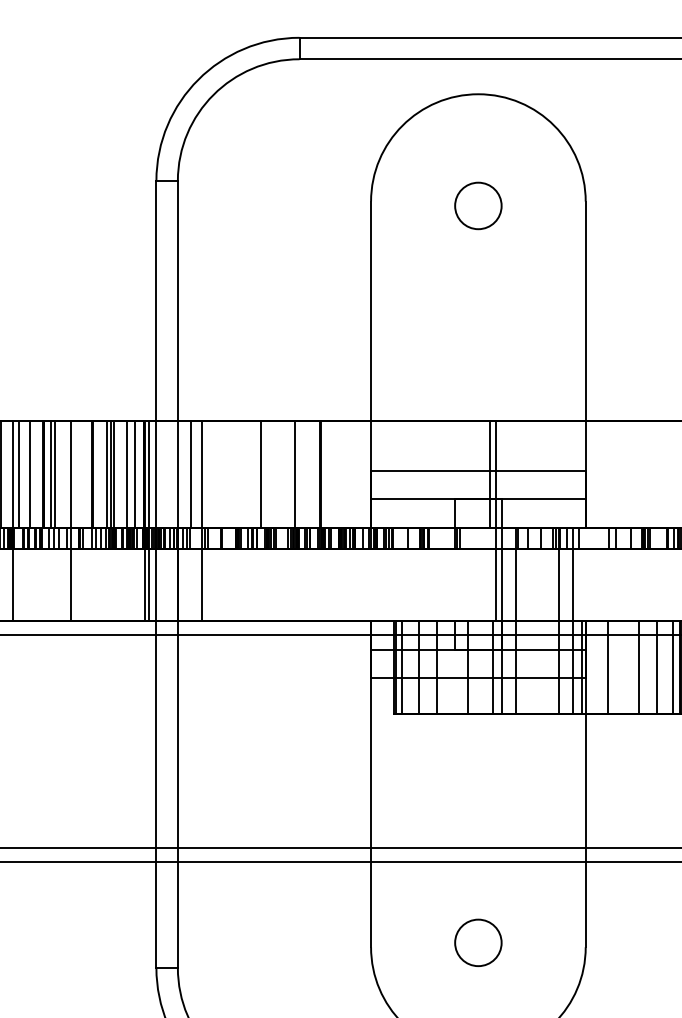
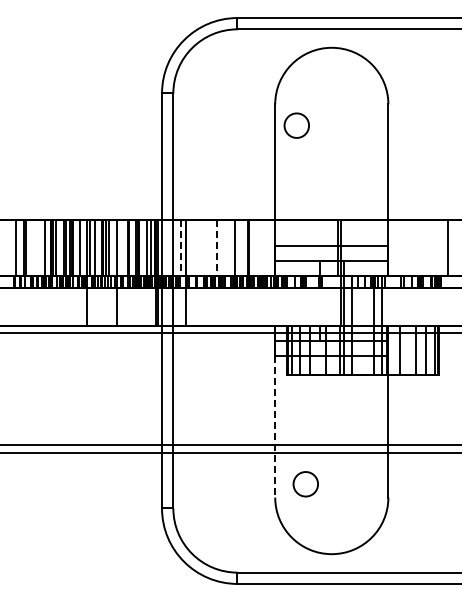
circle: (477, 205) -> (296, 125), moved
line: (191, 474) -> (180, 248), solid -> dashed
line: (261, 474) -> (217, 248), solid -> dashed
line: (371, 812) -> (275, 426), solid -> dashed
circle: (477, 943) -> (305, 484), moved

